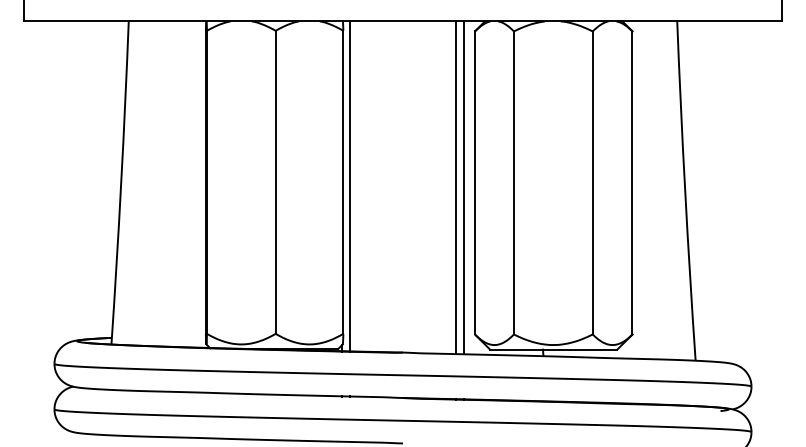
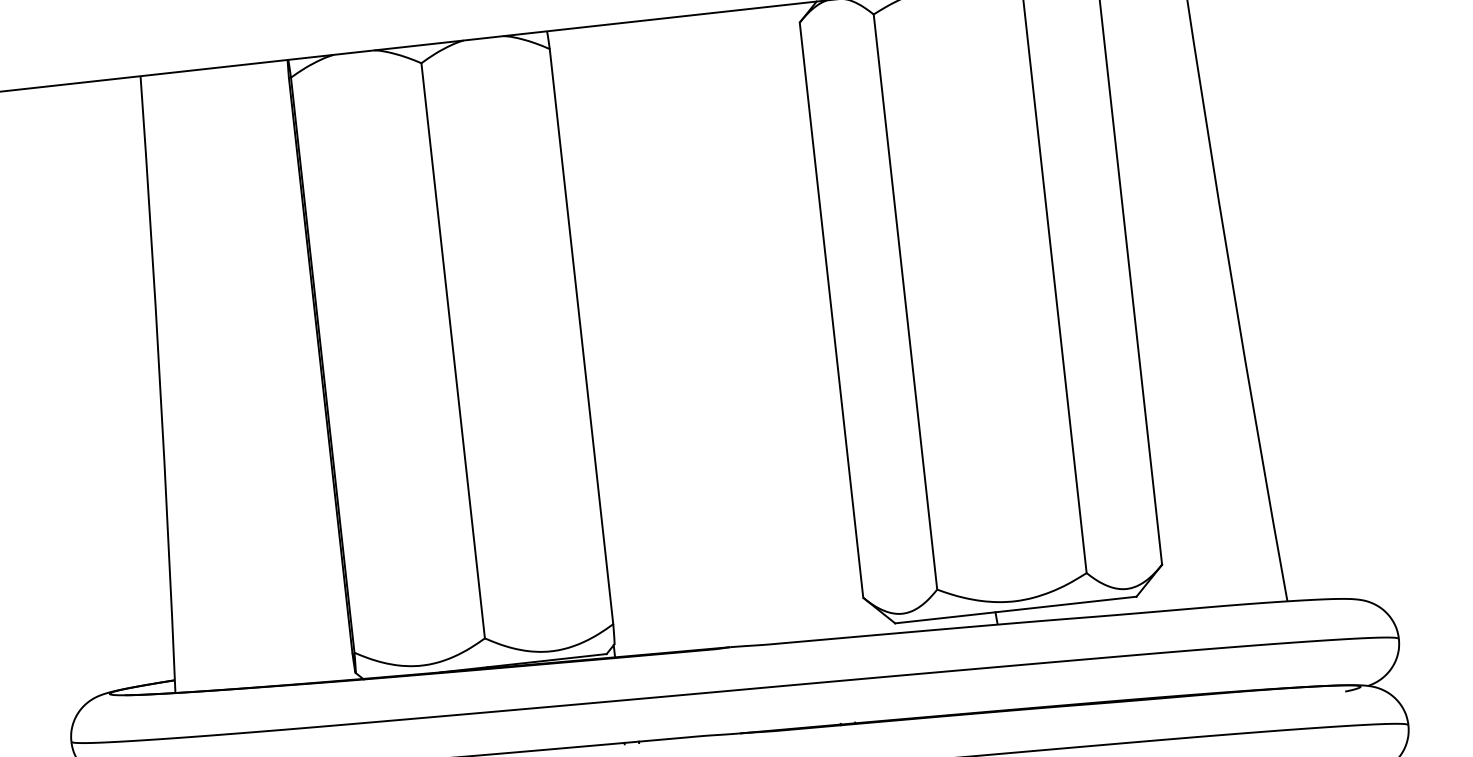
line: (349, 186) -> (594, 343), removed
line: (456, 187) -> (797, 322), removed
line: (463, 187) -> (810, 321), removed

